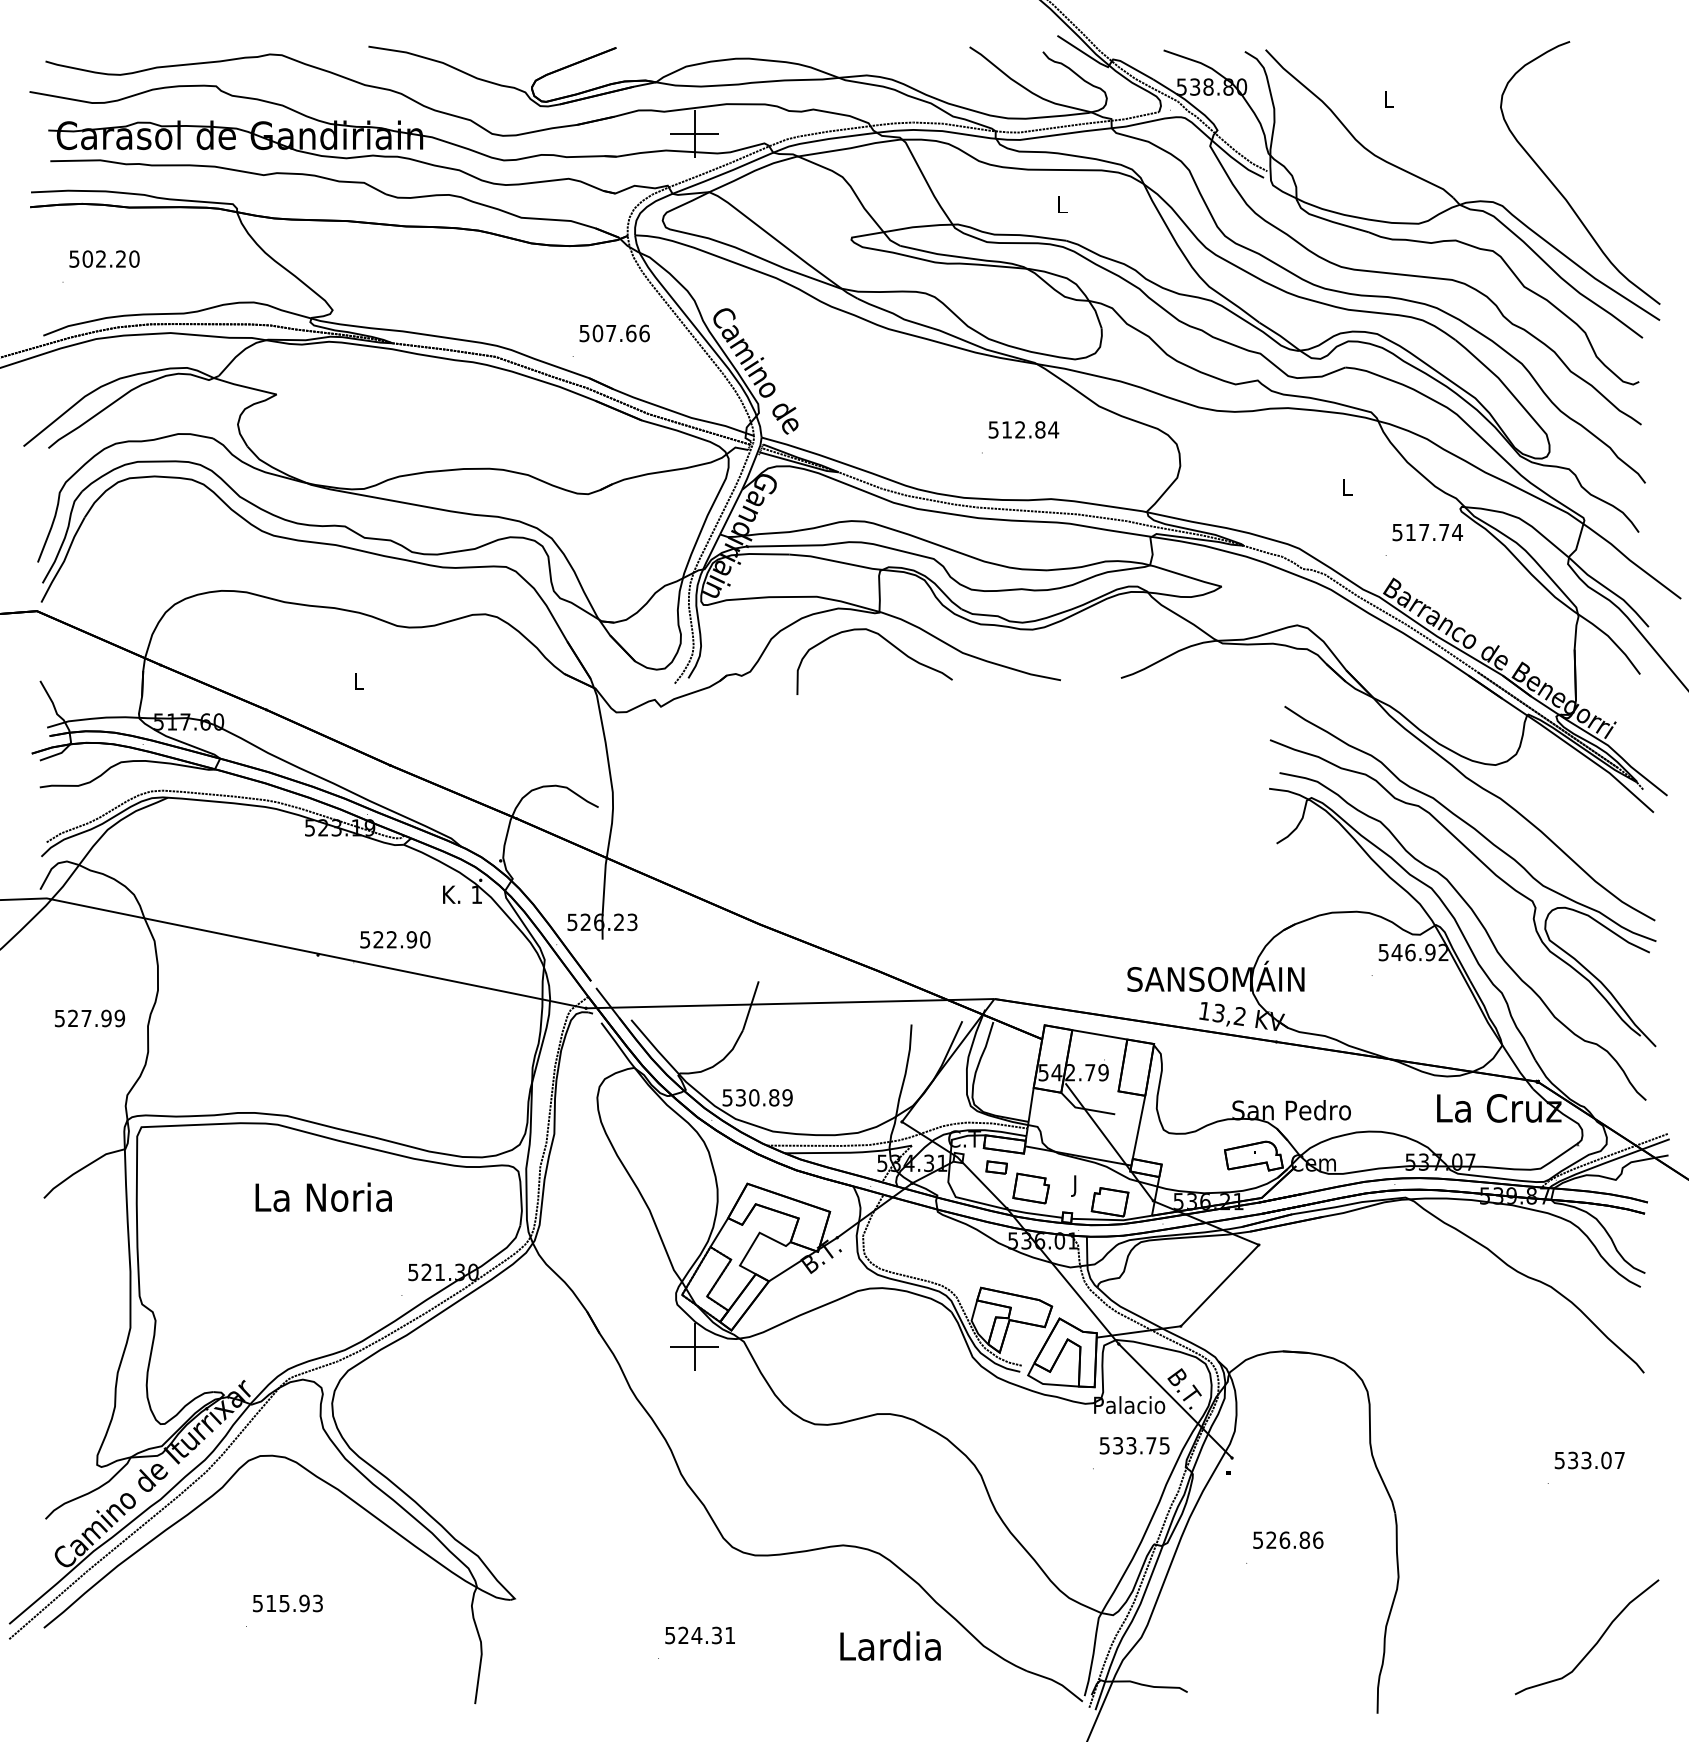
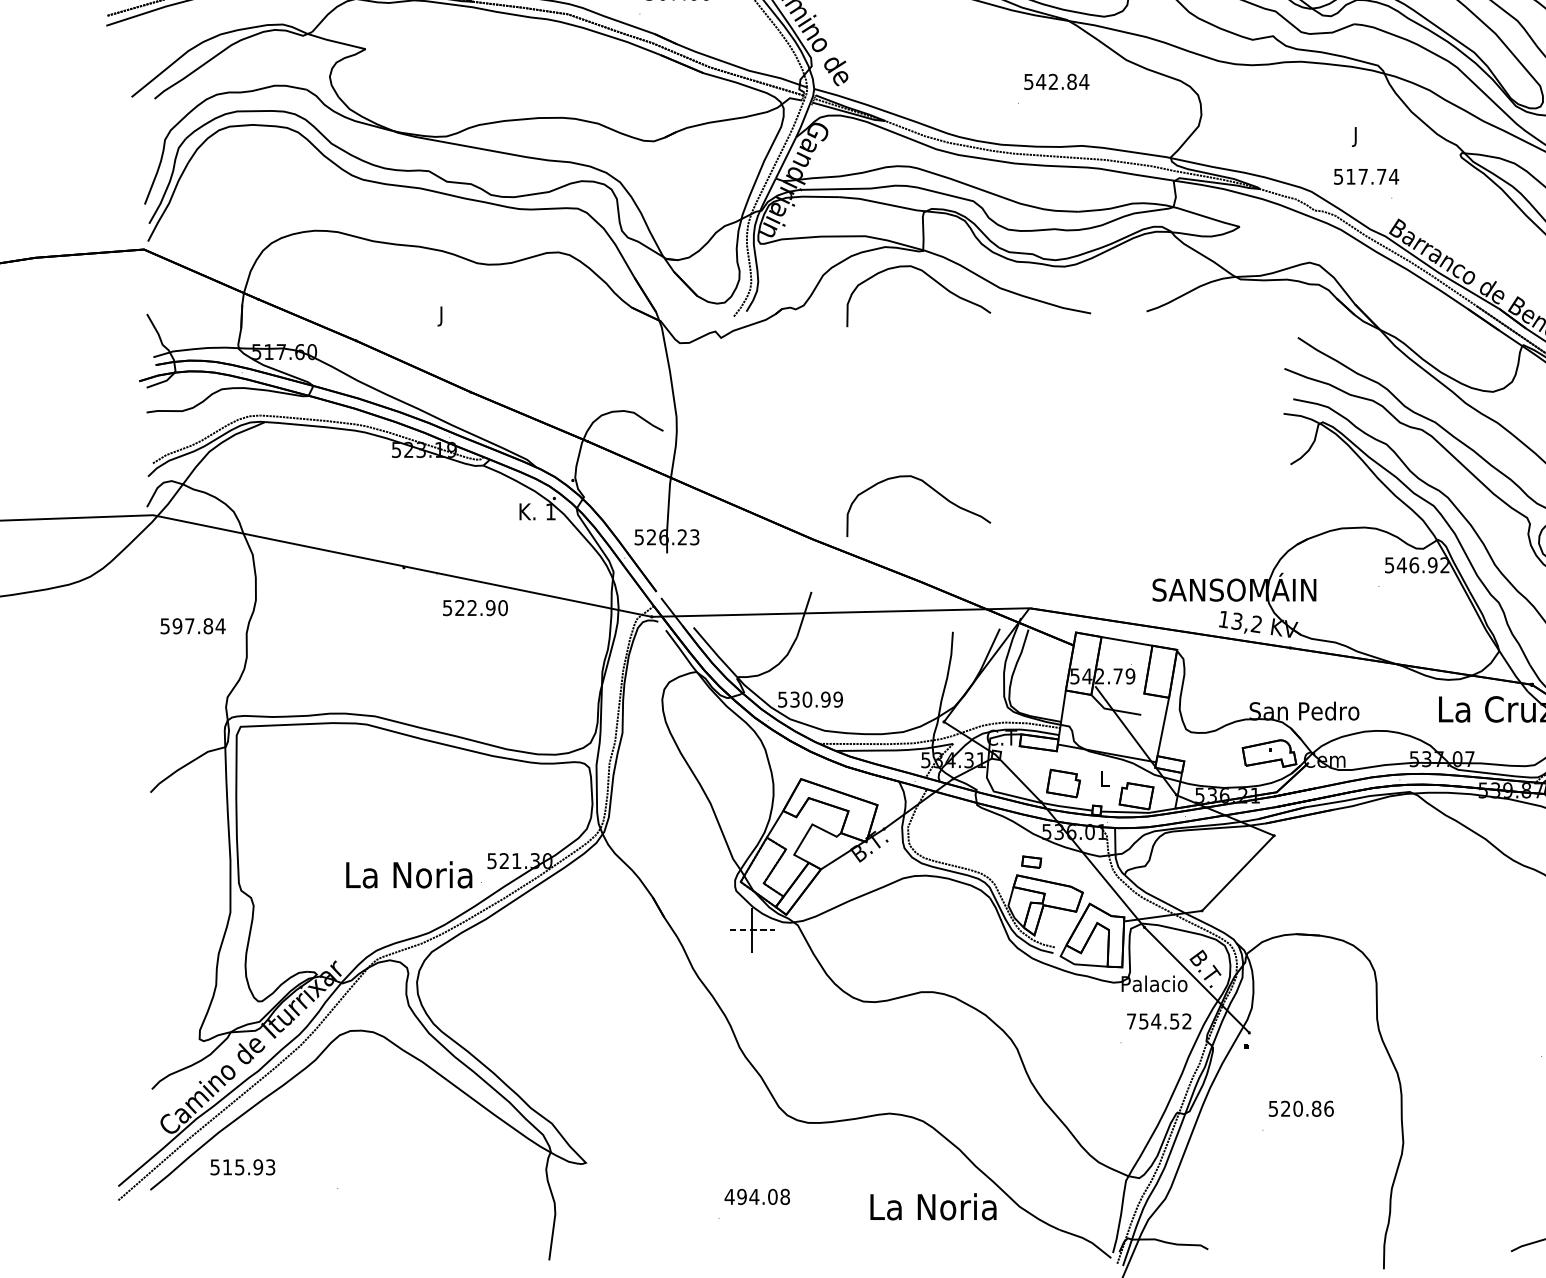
text: (1006, 429) -> (1040, 81), 512.84 -> 542.84
text: (1347, 489) -> (1356, 137), L -> J
text: (1427, 532) -> (1366, 176), moved
text: (358, 683) -> (441, 316), L -> J
curve: (887, 869) -> (930, 488), added
text: (395, 939) -> (475, 607), moved
text: (96, 1018) -> (199, 626), 527.99 -> 597.84
text: (774, 1097) -> (826, 699), 530.89 -> 530.99
part: (996, 1167) -> (1031, 862), moved
text: (1075, 1185) -> (1104, 780), J -> L
text: (323, 1196) -> (408, 874), moved
line: (694, 1347) -> (752, 930), solid -> dashed
text: (1134, 1445) -> (1159, 1021), 533.75 -> 754.52
text: (1284, 1539) -> (1297, 1108), 526.86 -> 520.86
text: (287, 1603) -> (242, 1167), moved
text: (699, 1635) -> (756, 1196), 524.31 -> 494.08
text: (890, 1645) -> (933, 1206), Lardia -> La Noria

